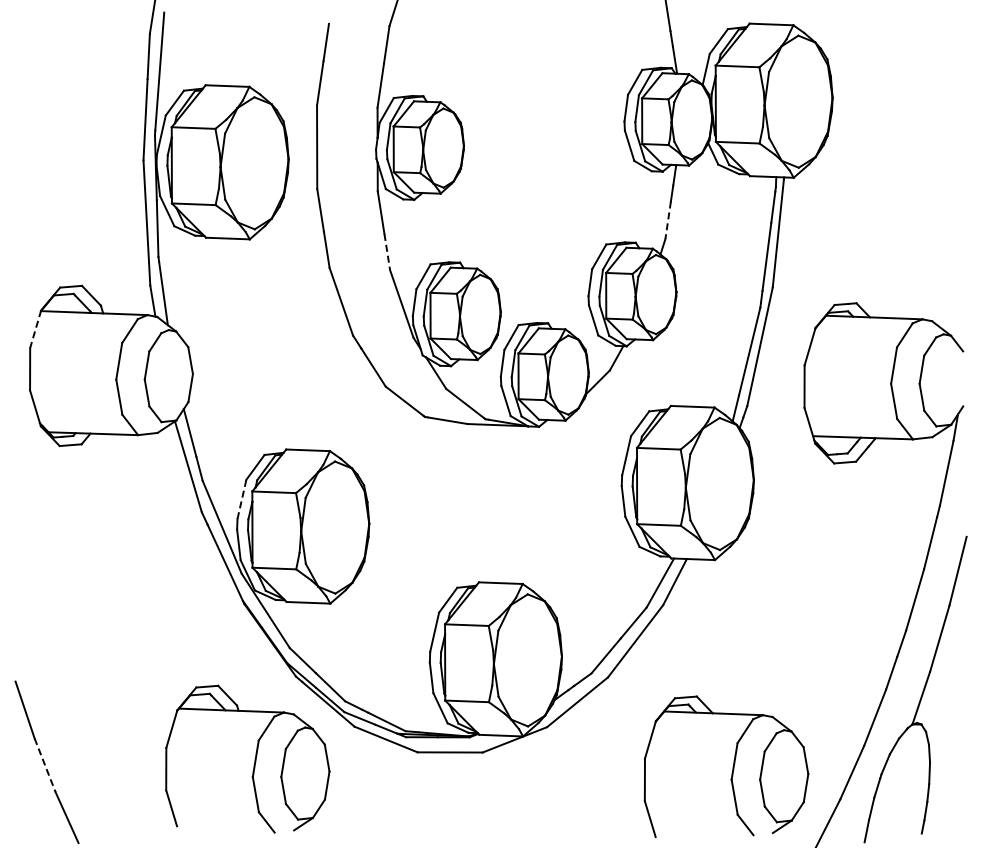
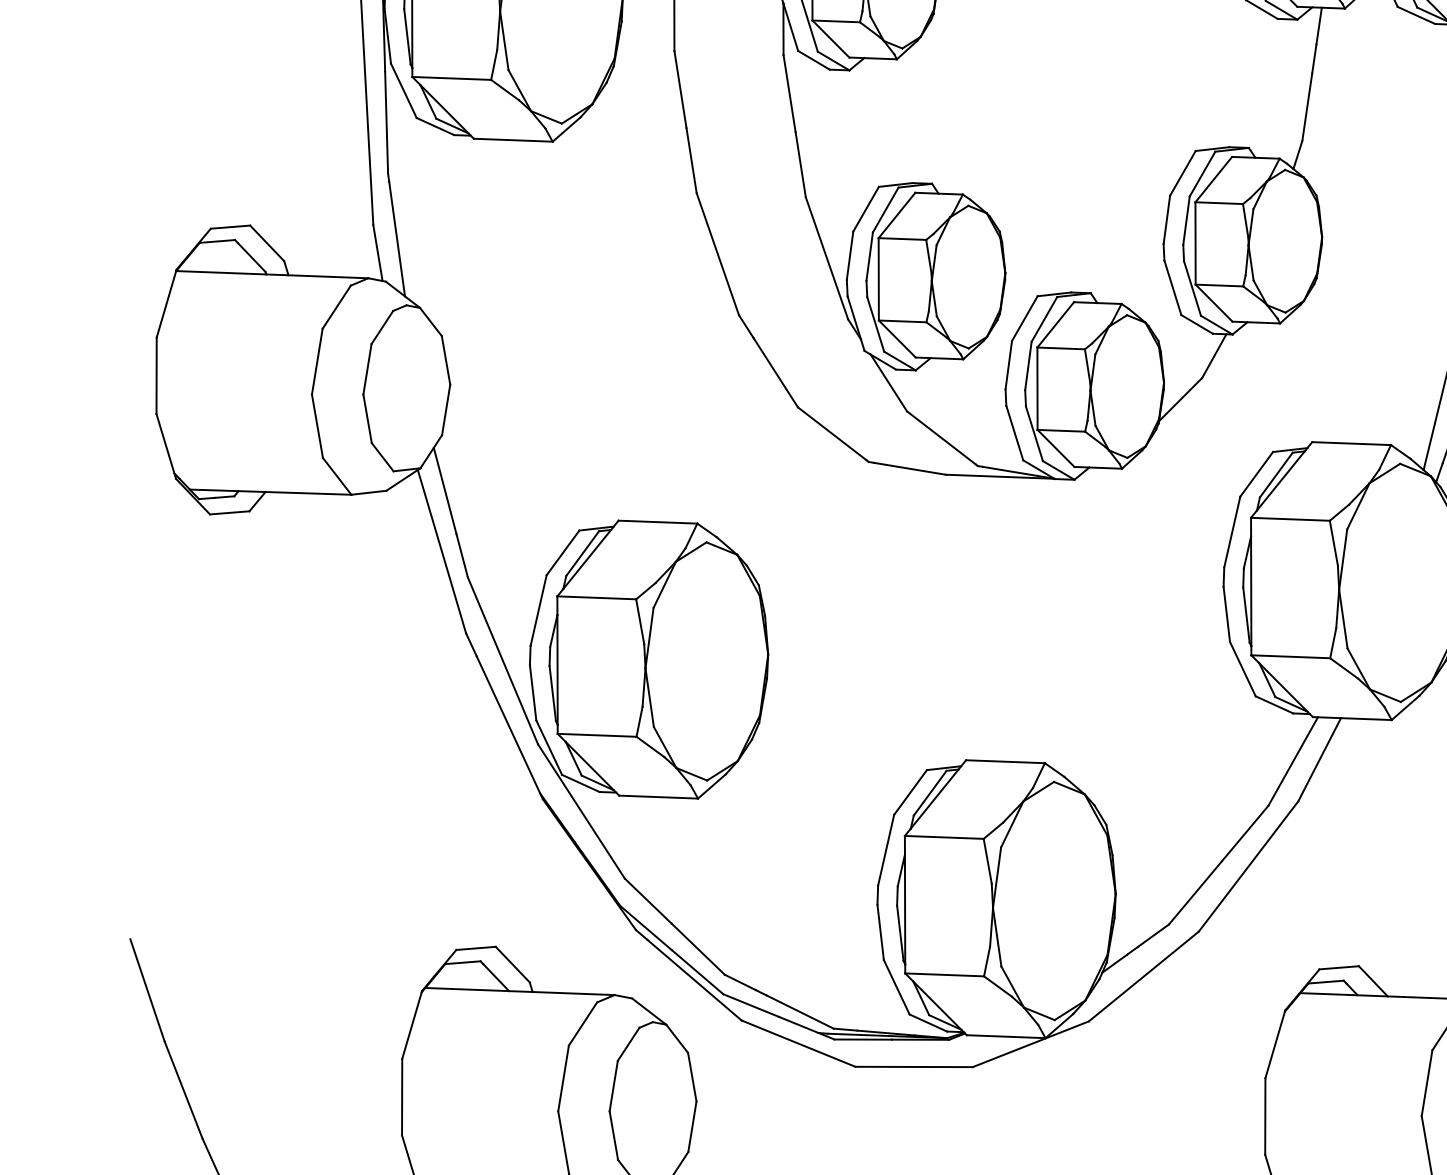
line: (668, 220) -> (1307, 107), dashed -> solid
line: (387, 252) -> (801, 165), dashed -> solid
line: (35, 329) -> (166, 304), dashed -> solid
line: (242, 498) -> (539, 609), dashed -> solid
line: (45, 765) -> (184, 1090), dashed -> solid

